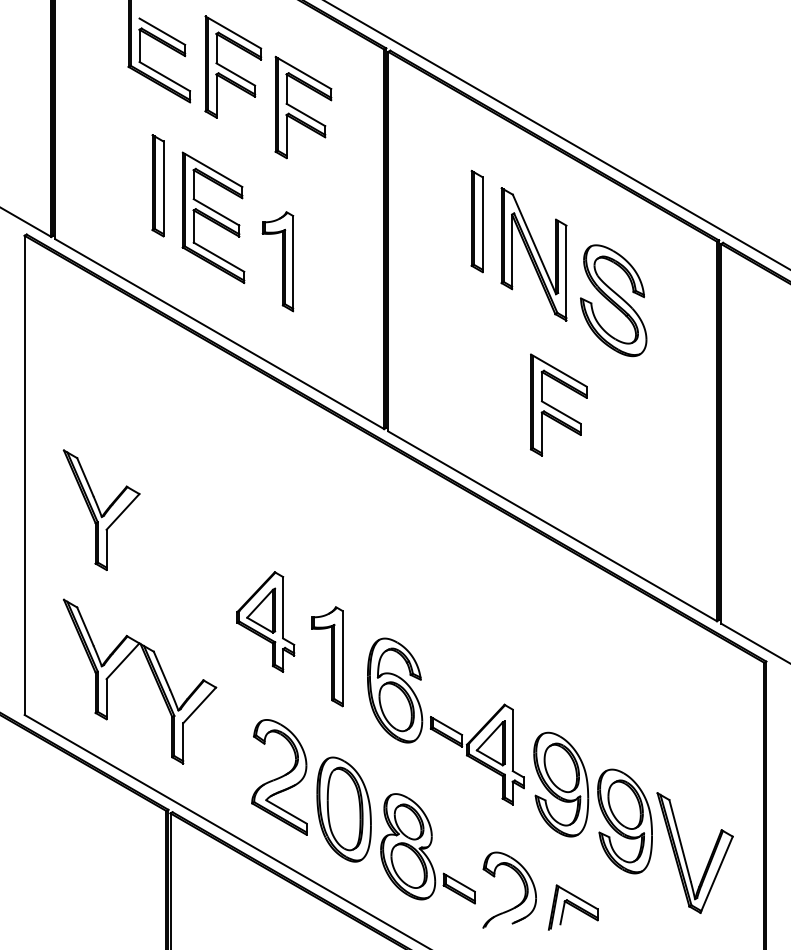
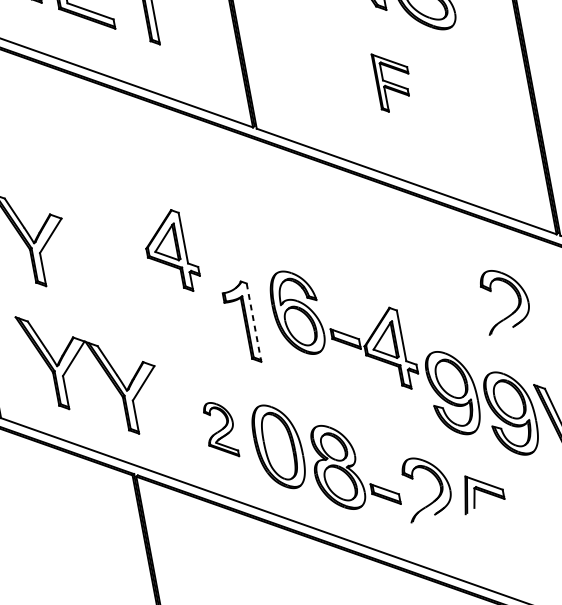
part: (558, 404) -> (392, 80), size x0.7
part: (265, 621) -> (170, 252), moved
line: (342, 658) -> (254, 322), solid -> dashed
part: (656, 682) -> (516, 294), added
part: (445, 721) -> (343, 330), moved
part: (279, 777) -> (220, 430), size x0.6

